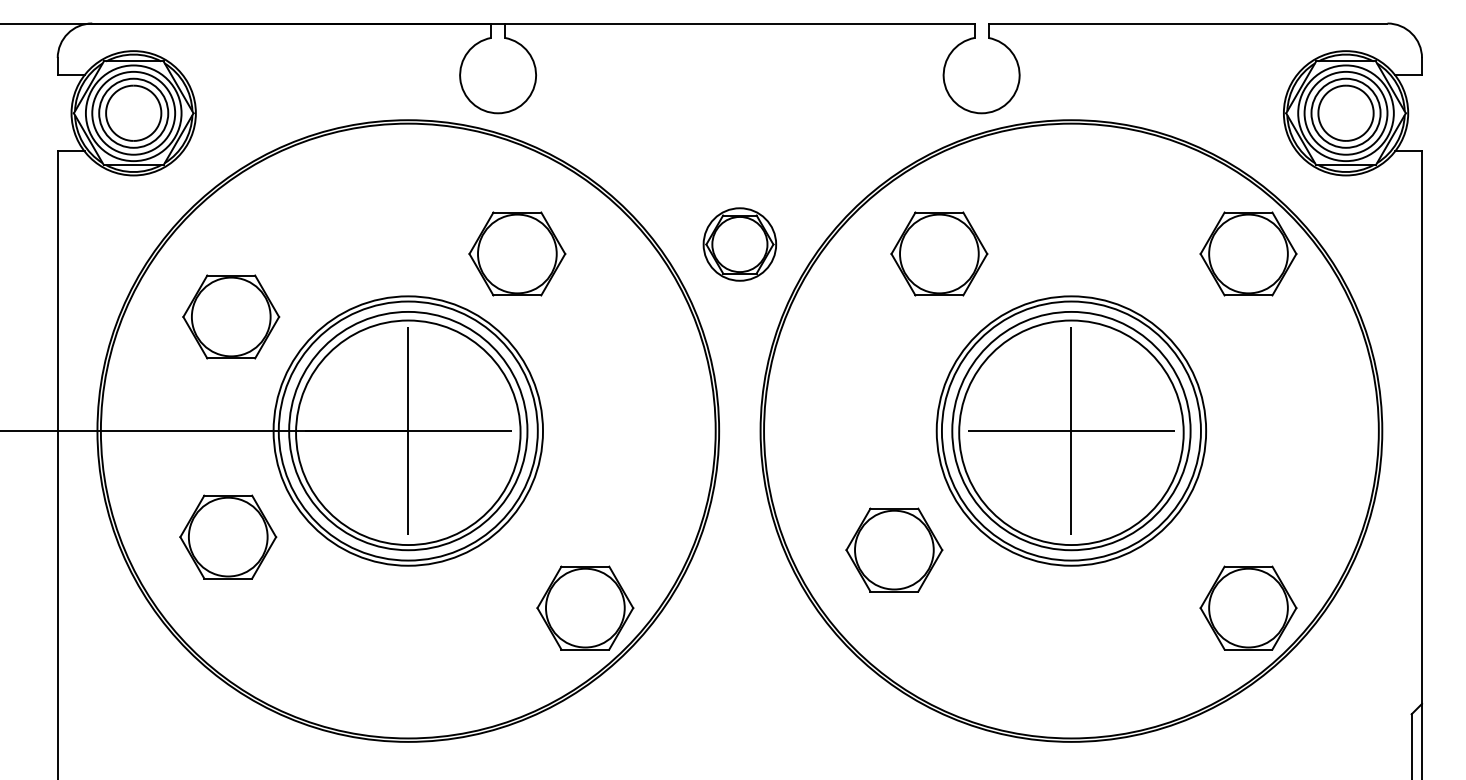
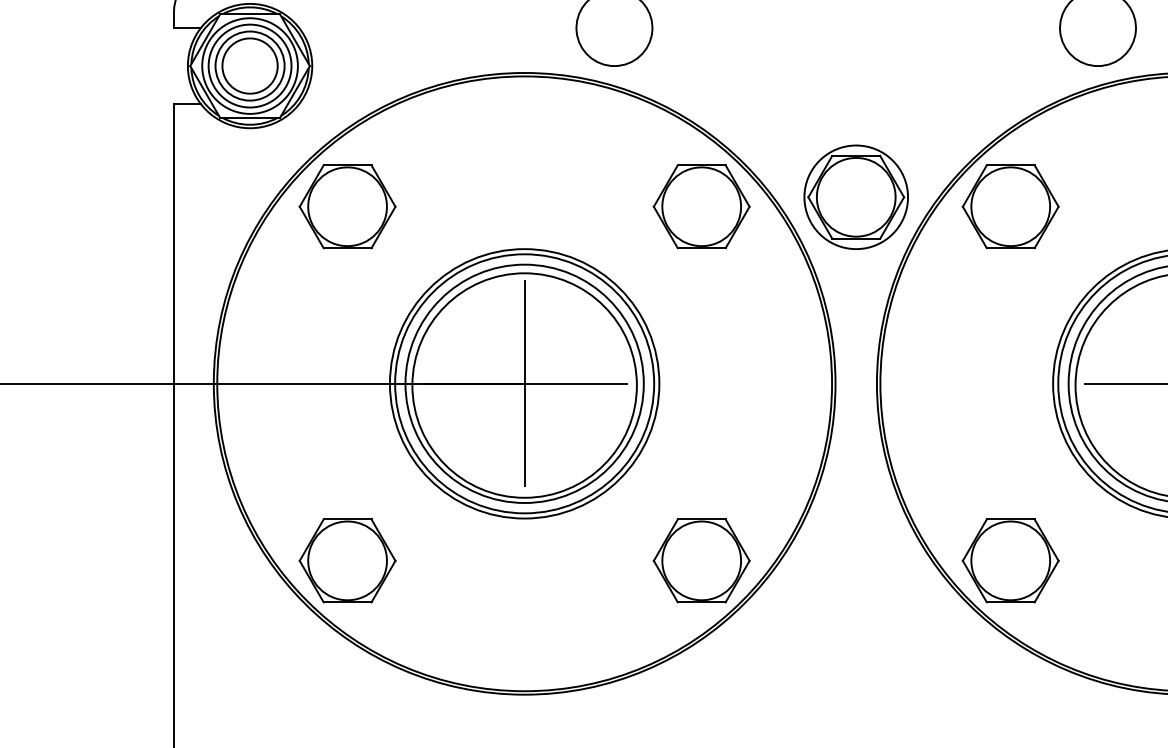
part: (739, 244) -> (855, 197), size x1.43
part: (517, 253) -> (701, 206), moved
part: (939, 253) -> (1010, 206), moved
part: (231, 316) -> (347, 206), moved
part: (228, 536) -> (347, 560), moved
part: (894, 549) -> (1010, 560), moved

